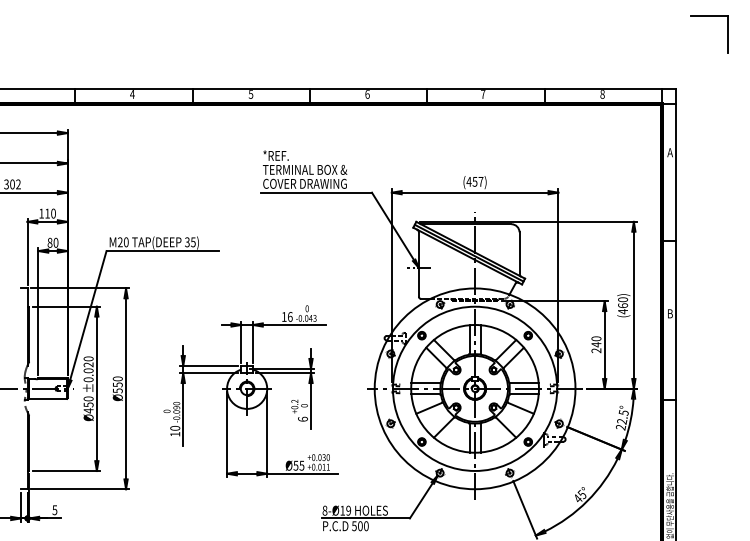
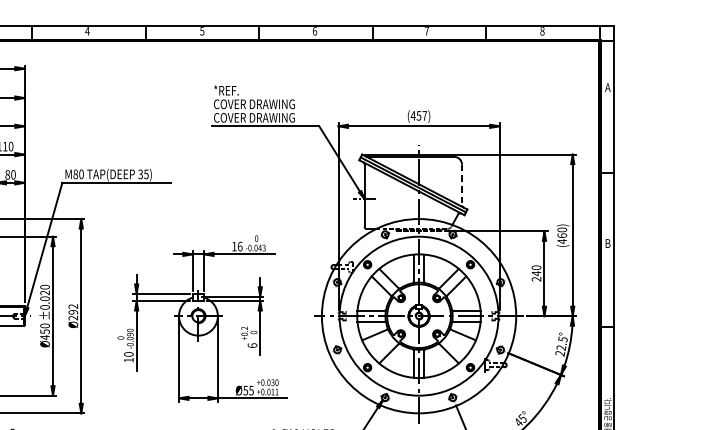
text: (304, 169) -> (253, 103), TERMINAL BOX & -> COVER DRAWING
text: (120, 242) -> (75, 174), M20 -> M80
line: (519, 253) -> (462, 185), solid -> dashed
text: (117, 384) -> (72, 311), Ø550 -> Ø292

